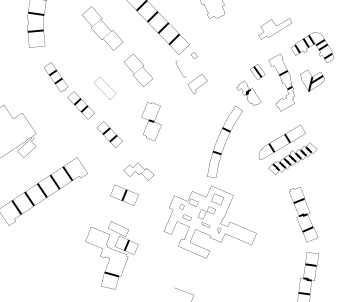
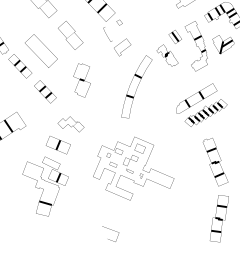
part: (104, 88) -> (40, 51), size x1.67
part: (224, 141) -> (136, 86), moved
part: (111, 255) -> (45, 186), moved

